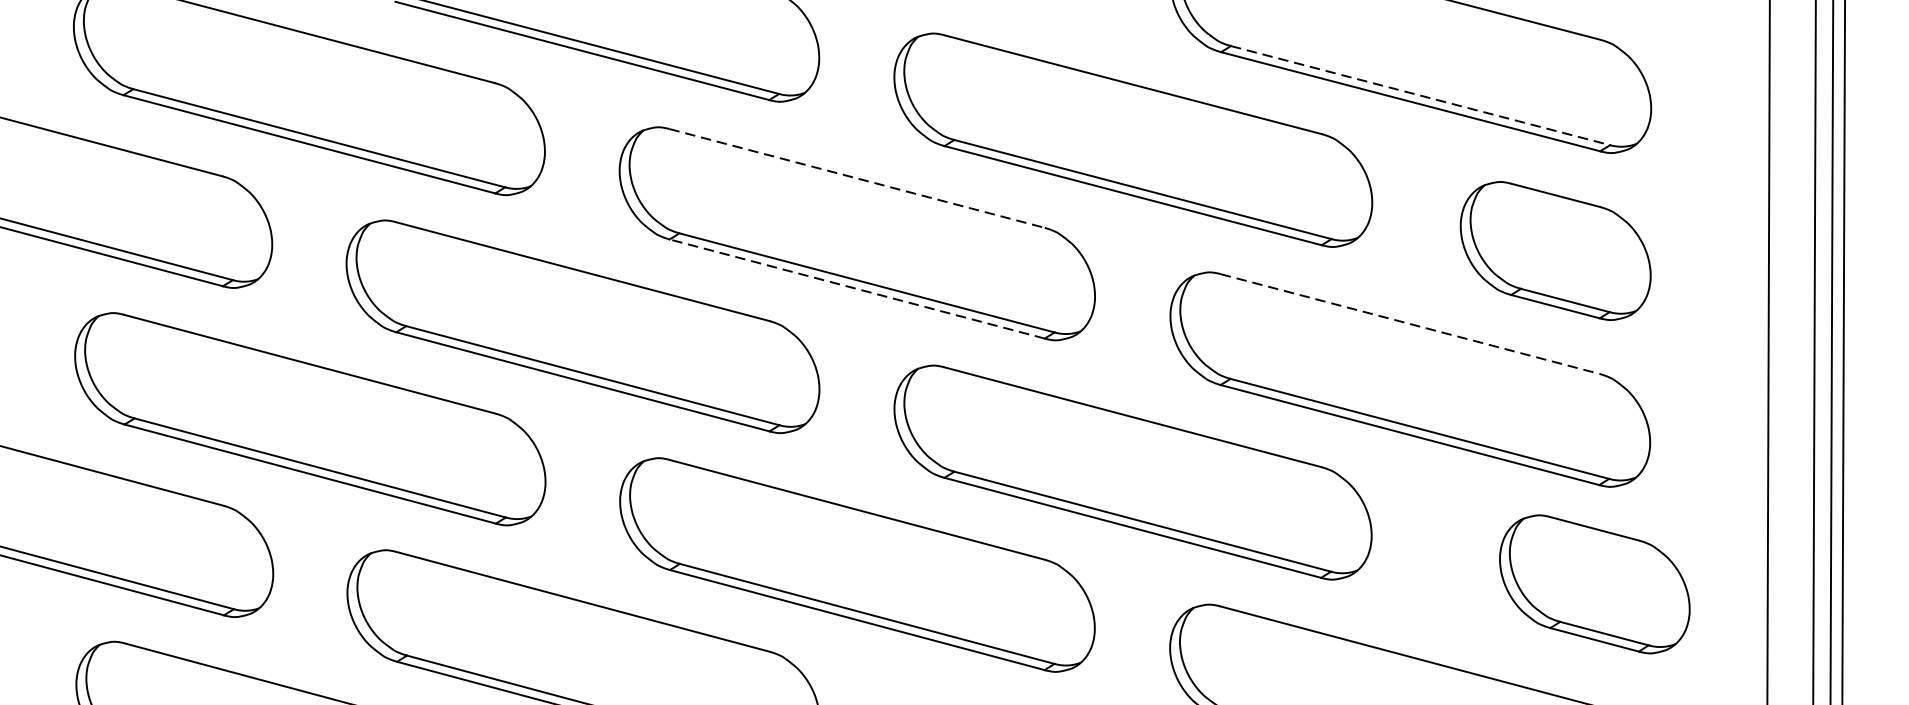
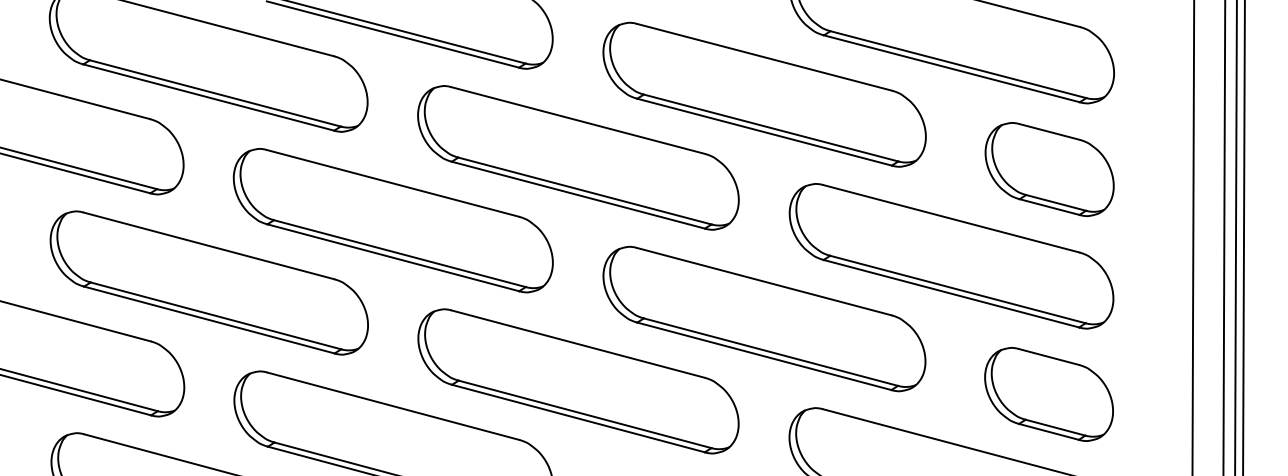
line: (1420, 95) -> (958, 64), dashed -> solid
line: (857, 178) -> (578, 120), dashed -> solid
line: (857, 289) -> (578, 195), dashed -> solid
line: (1411, 323) -> (952, 218), dashed -> solid
part: (1593, 584) -> (1048, 394), moved

